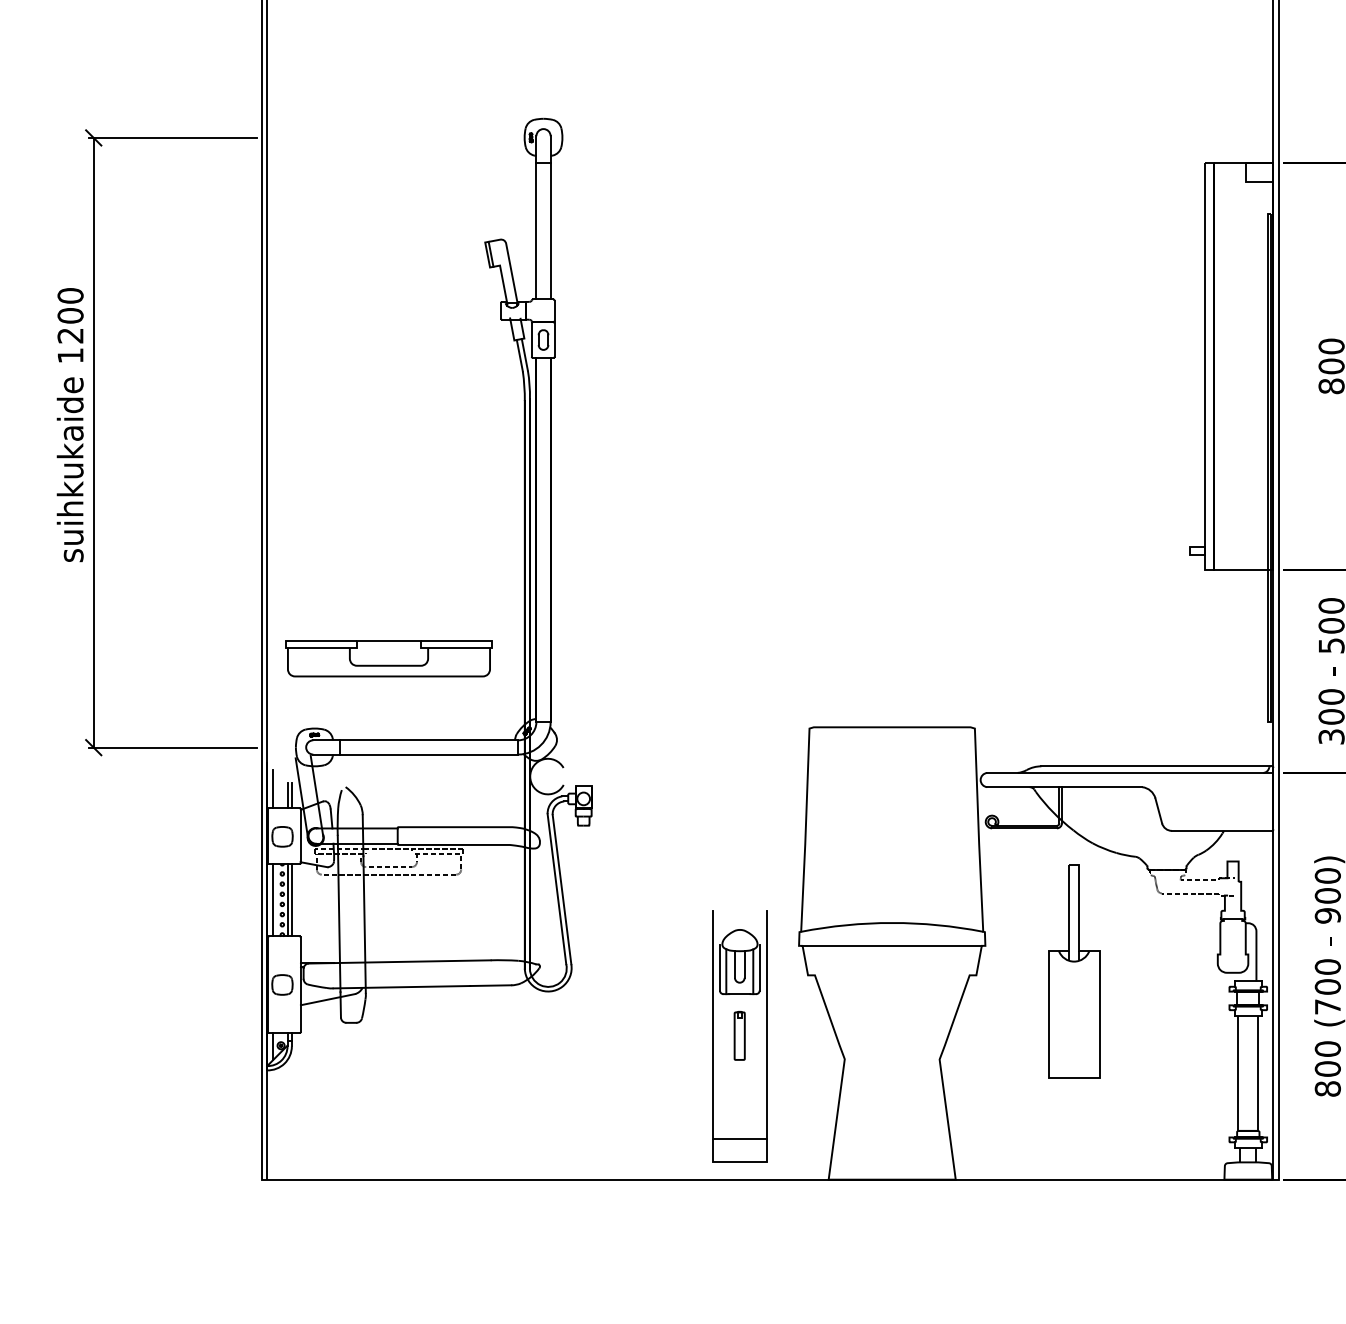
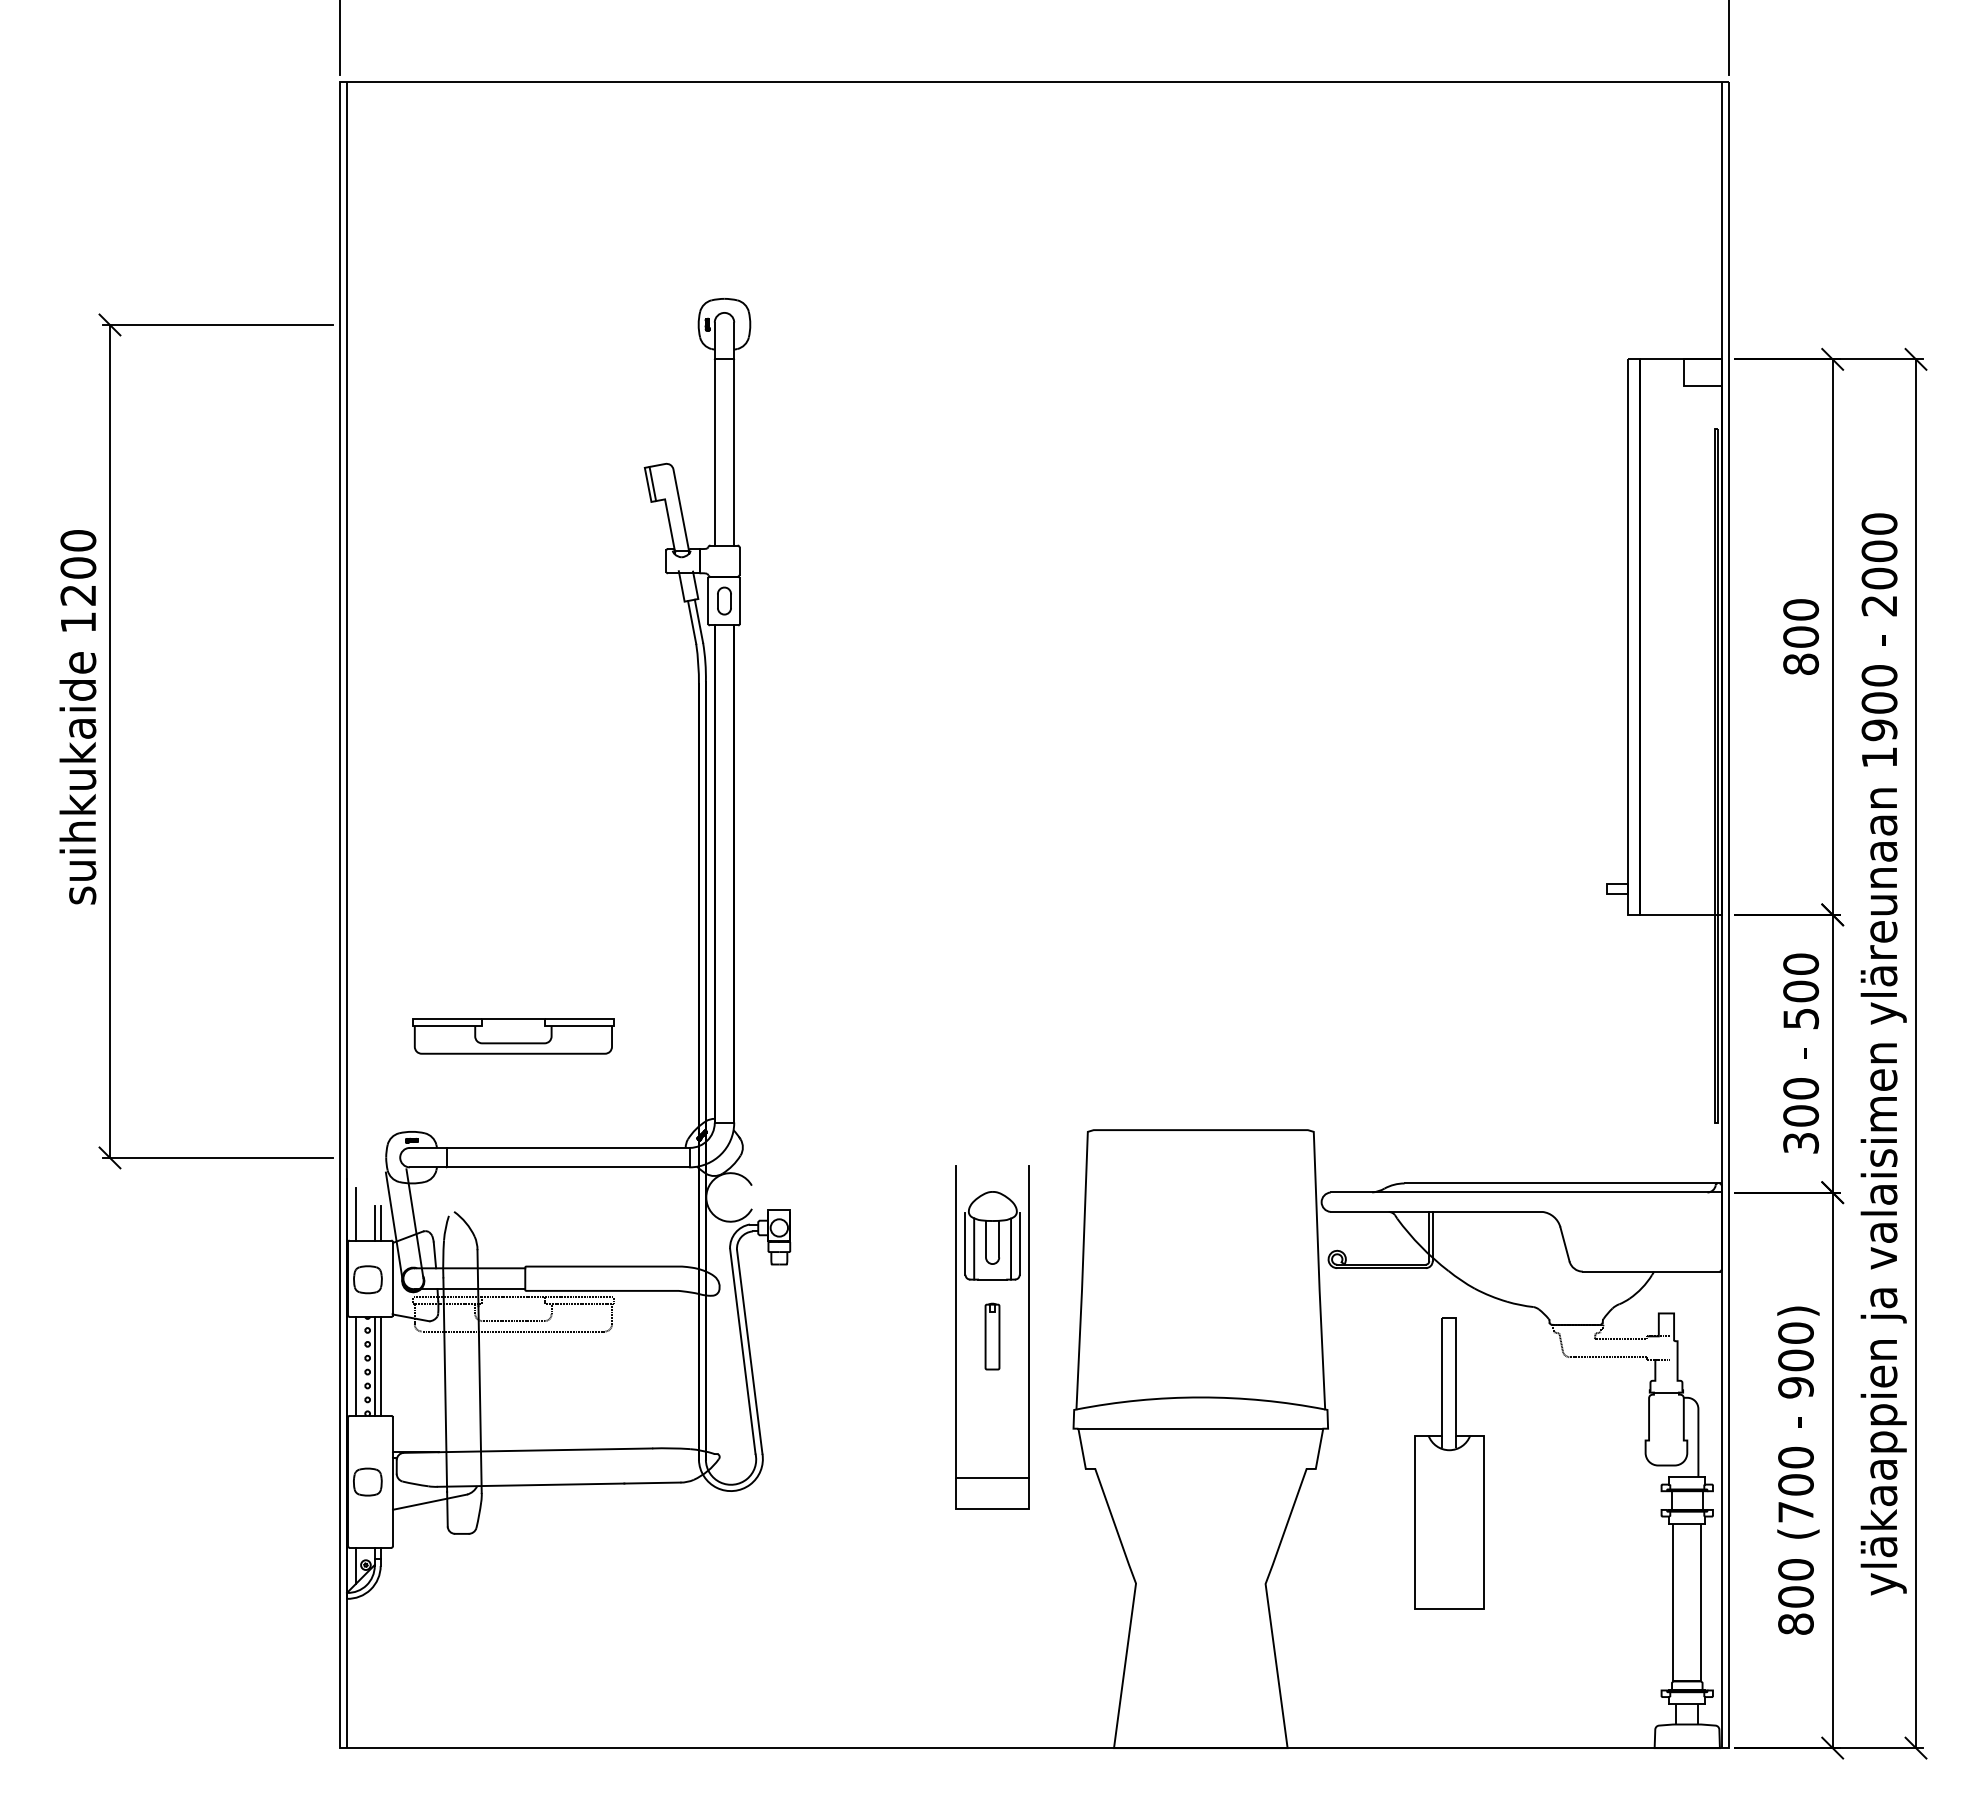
part: (389, 658) -> (513, 1036), size x0.71
part: (739, 1036) -> (992, 1337), moved

